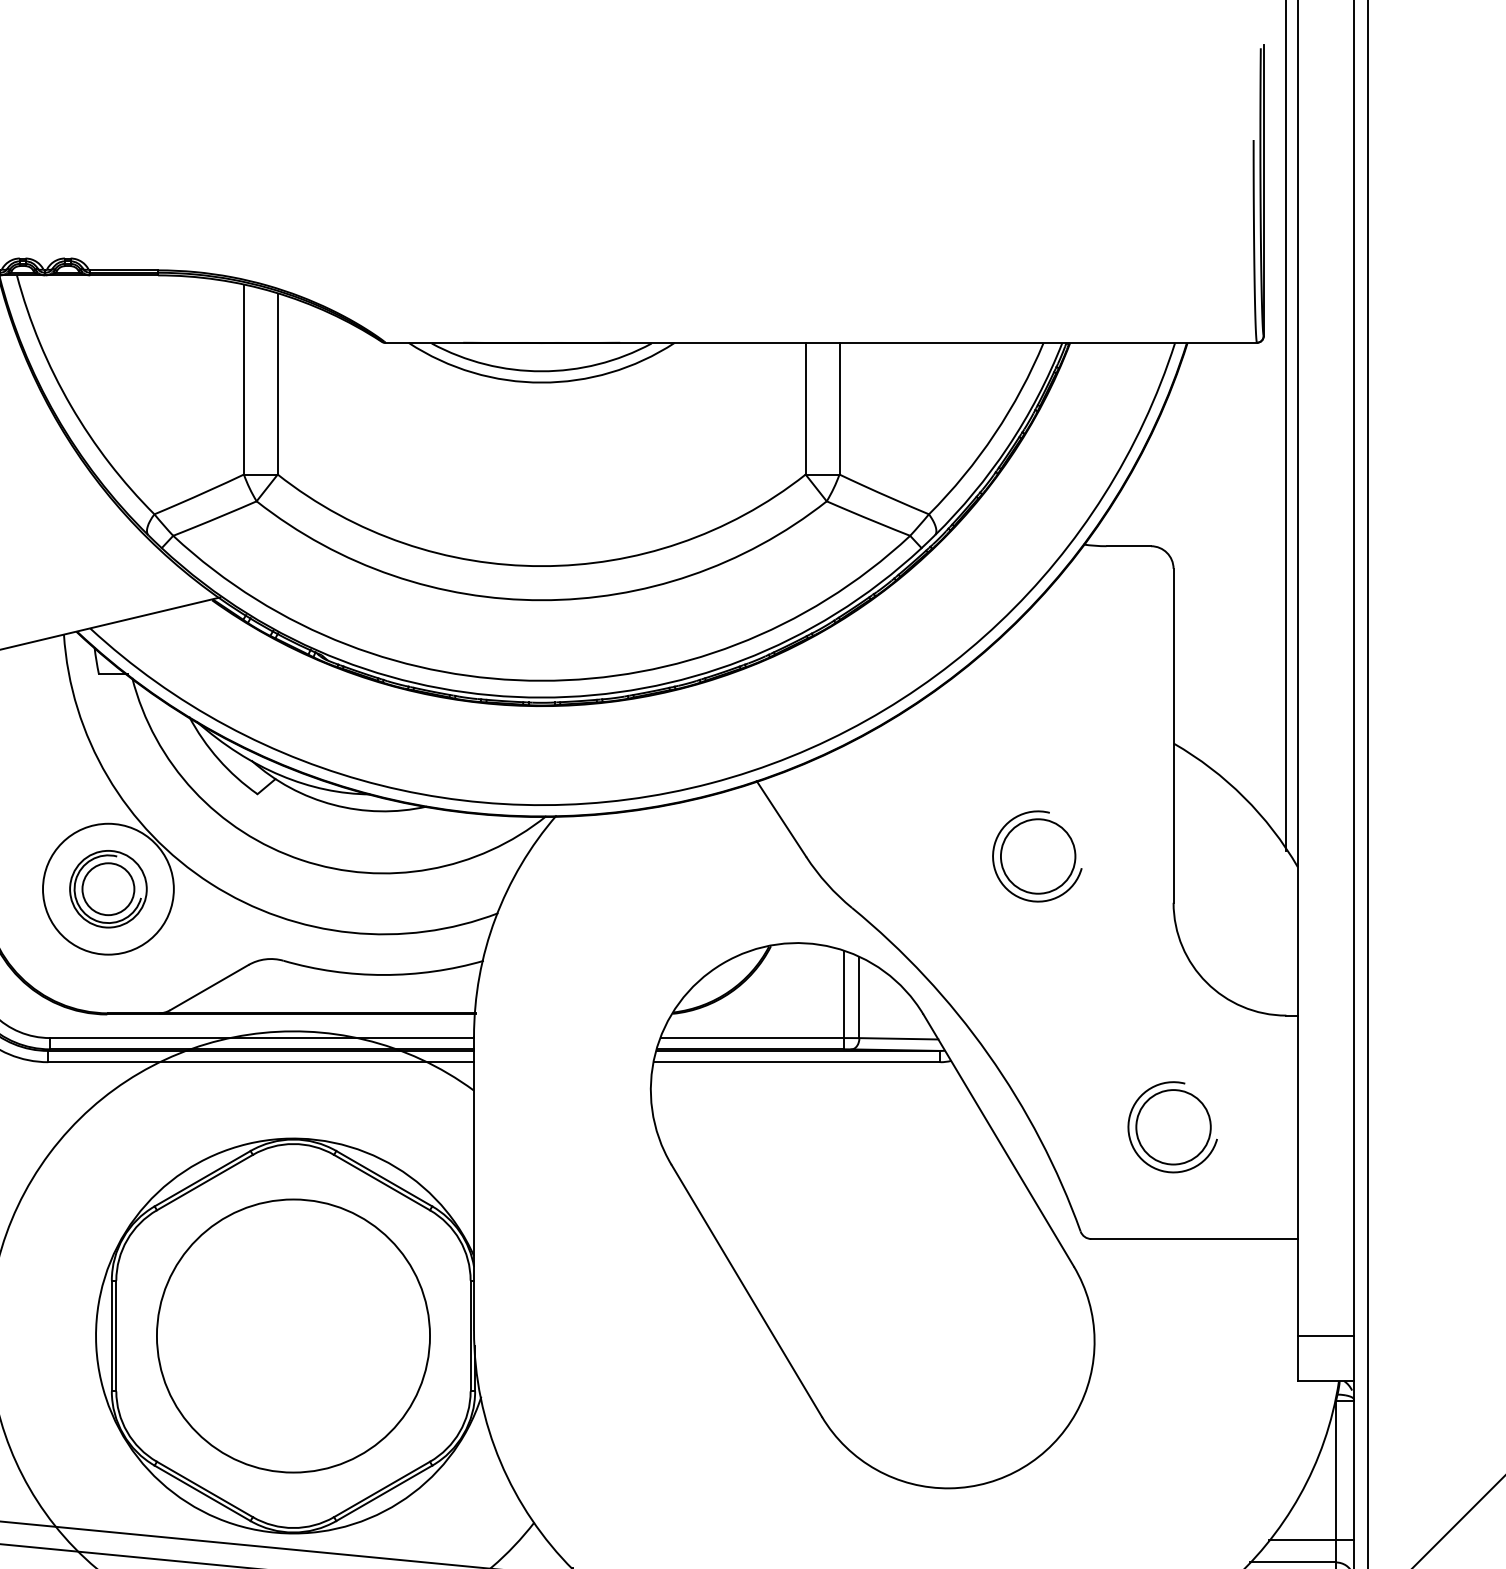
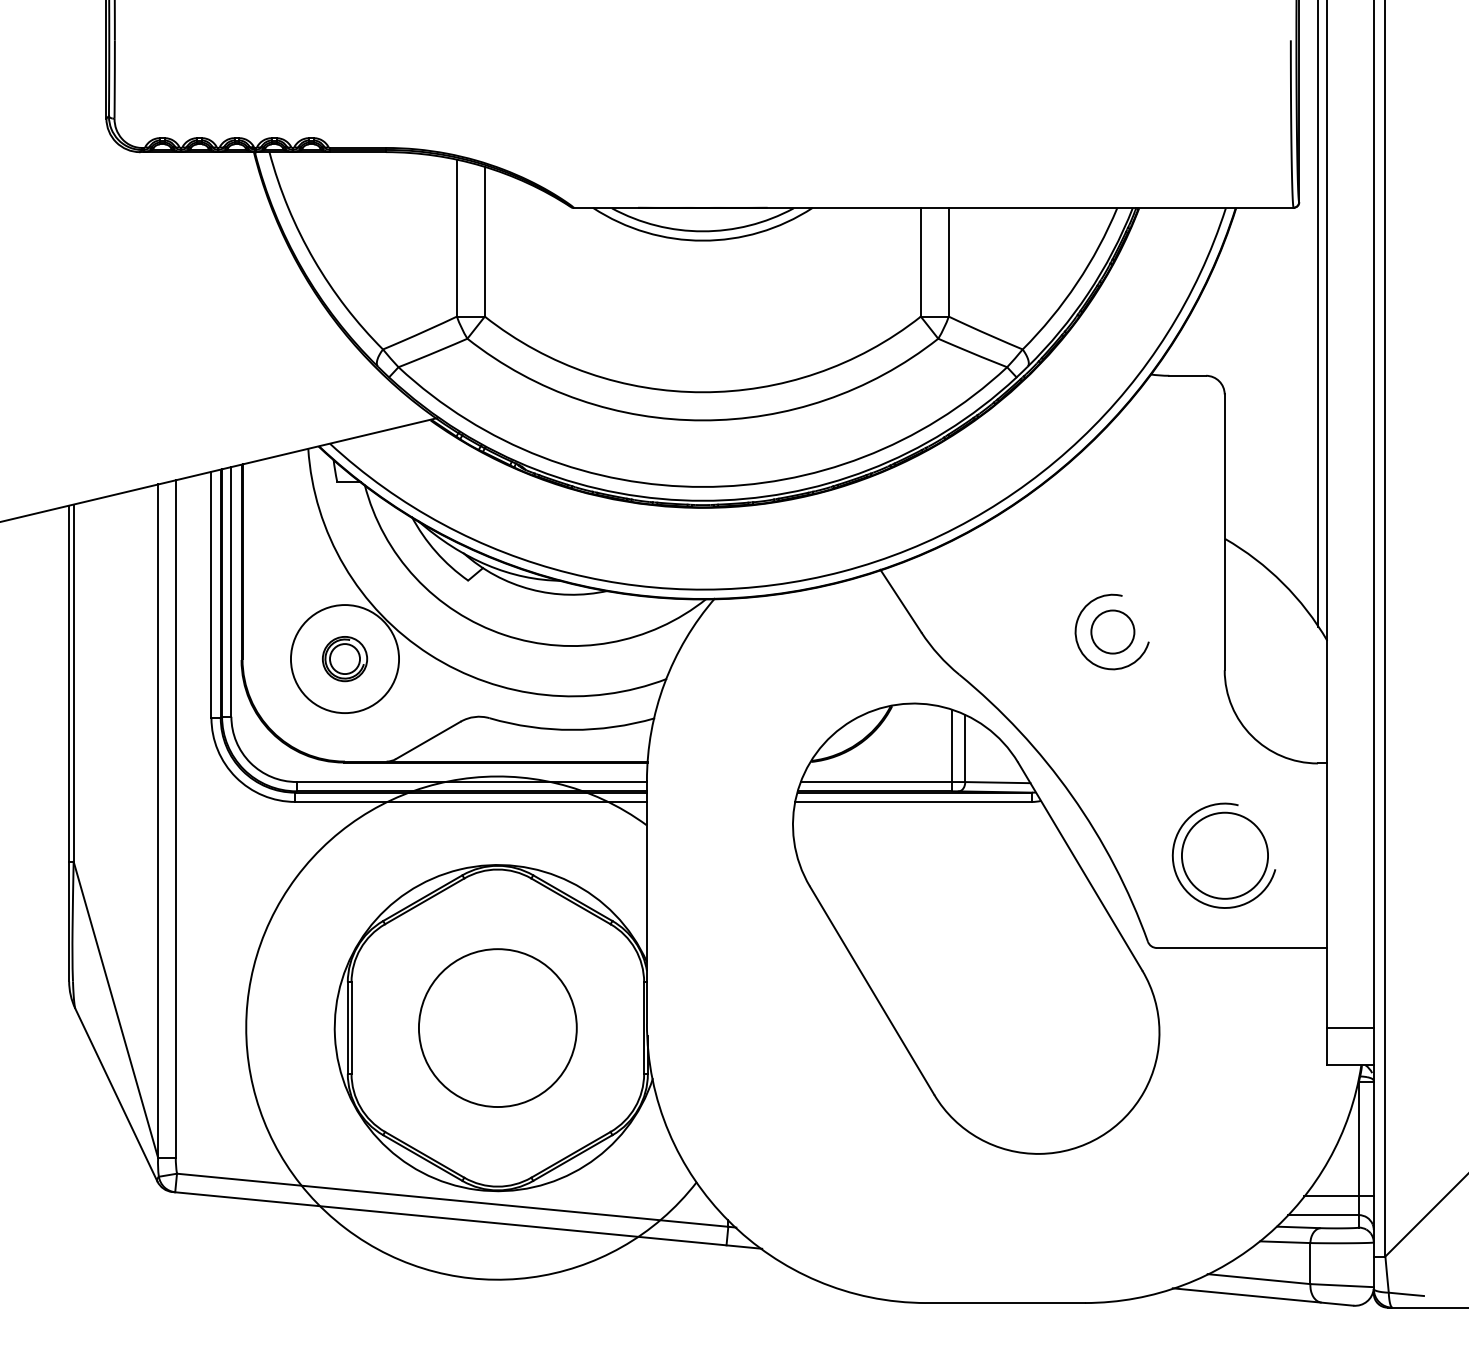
circle: (1037, 855) -> (1112, 631), size x0.7
part: (107, 888) -> (344, 658), size x0.7
part: (1172, 1127) -> (1223, 855), size x1.4
circle: (293, 1335) -> (497, 1027), size x0.7

